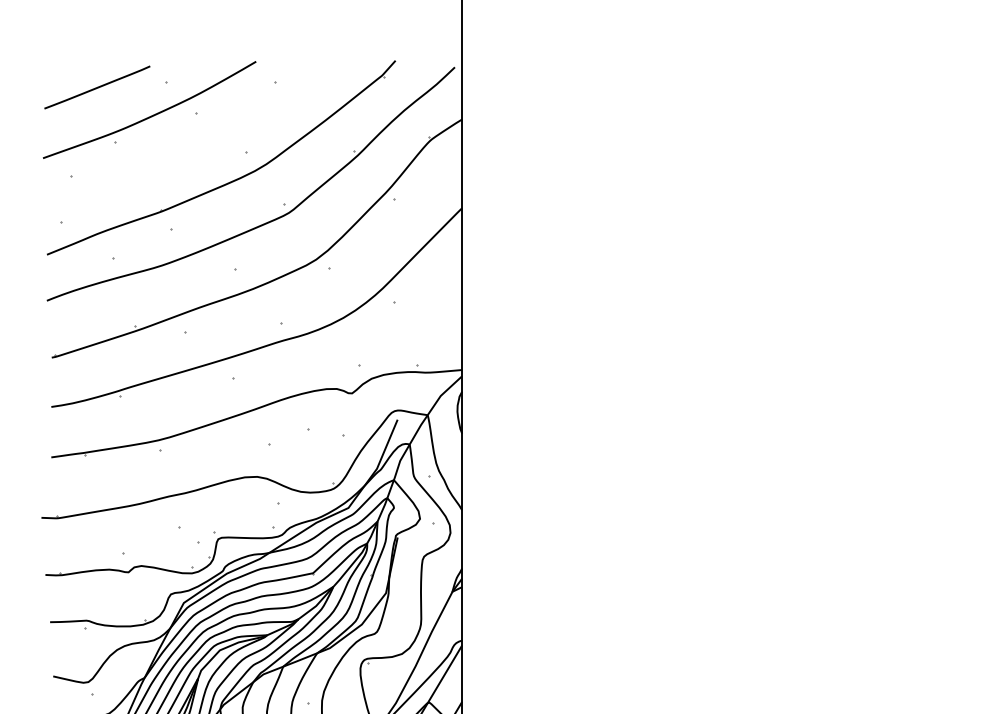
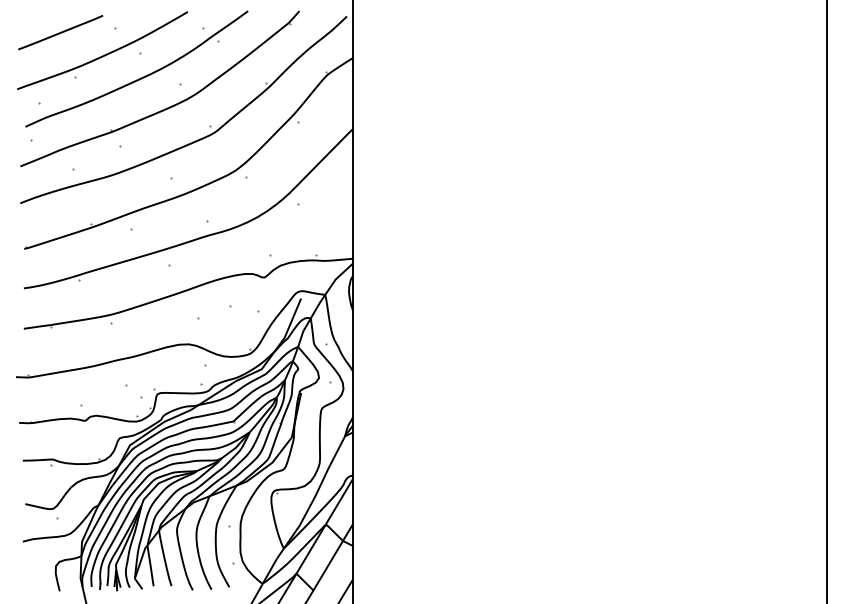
part: (197, 143) -> (140, 77), added

